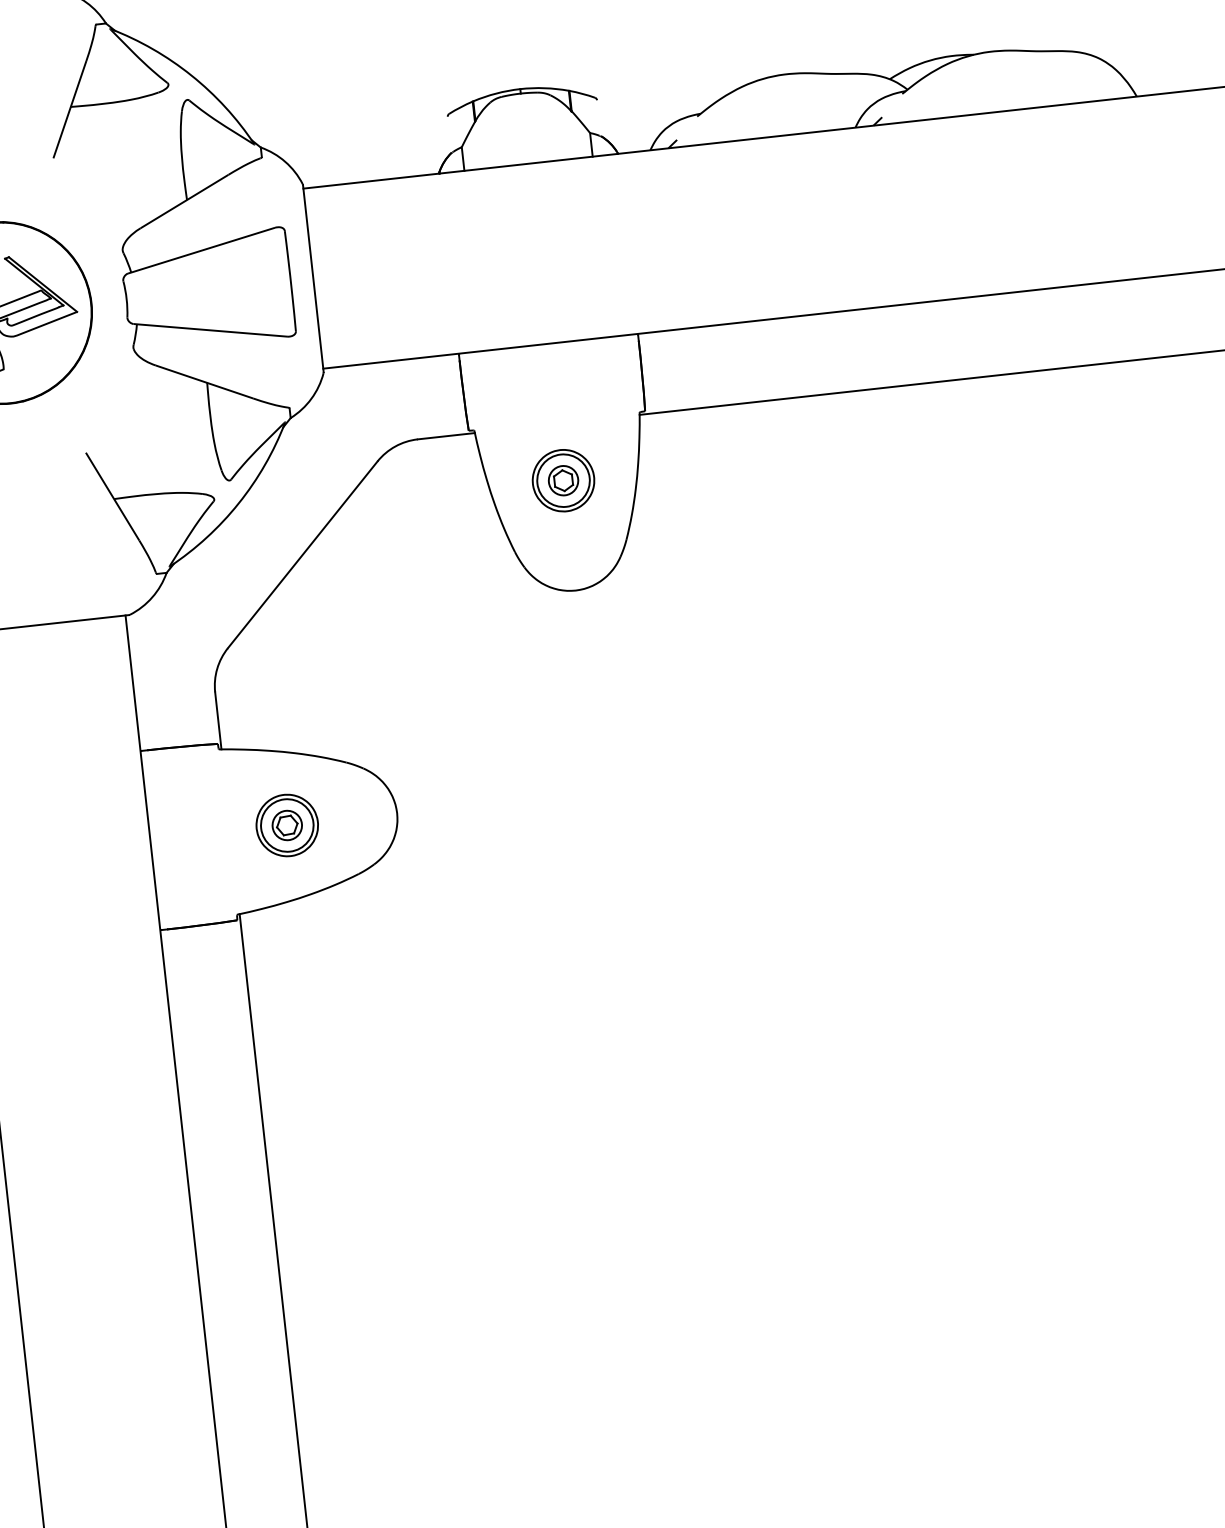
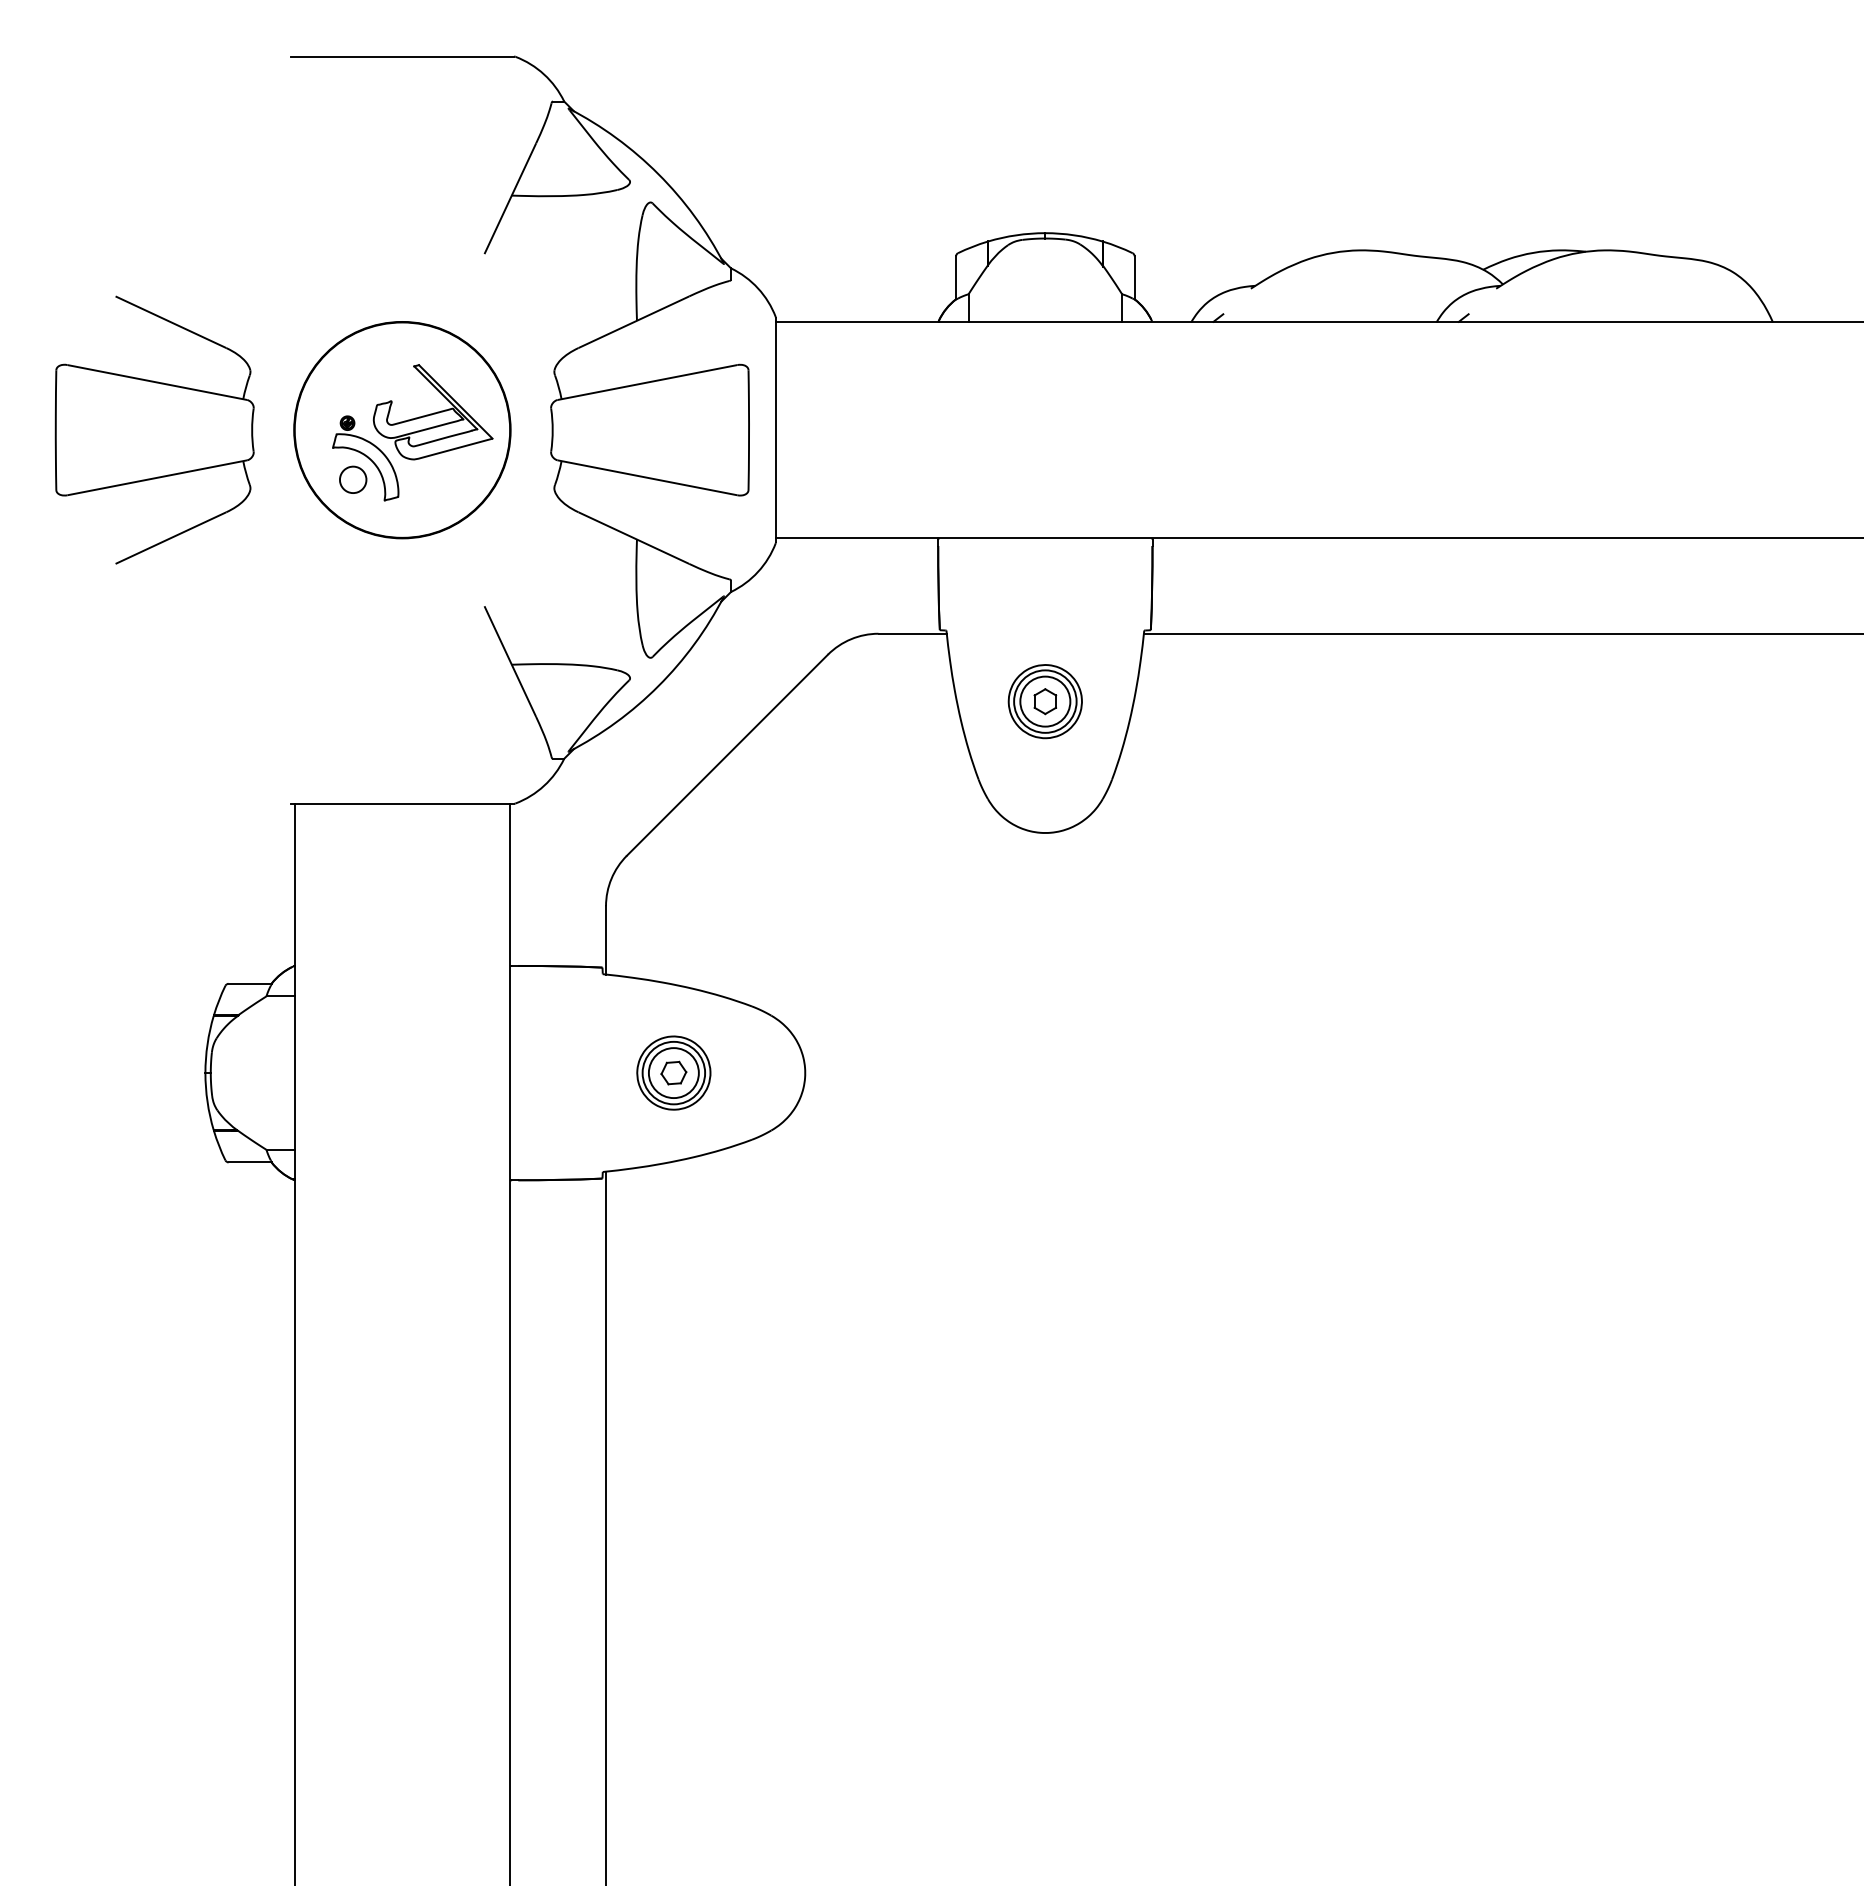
line: (598, 117) -> (1134, 277), added
line: (450, 134) -> (956, 277), added
circle: (563, 480) -> (1045, 701), size x1.43
circle: (287, 825) -> (673, 1073), size x1.43

